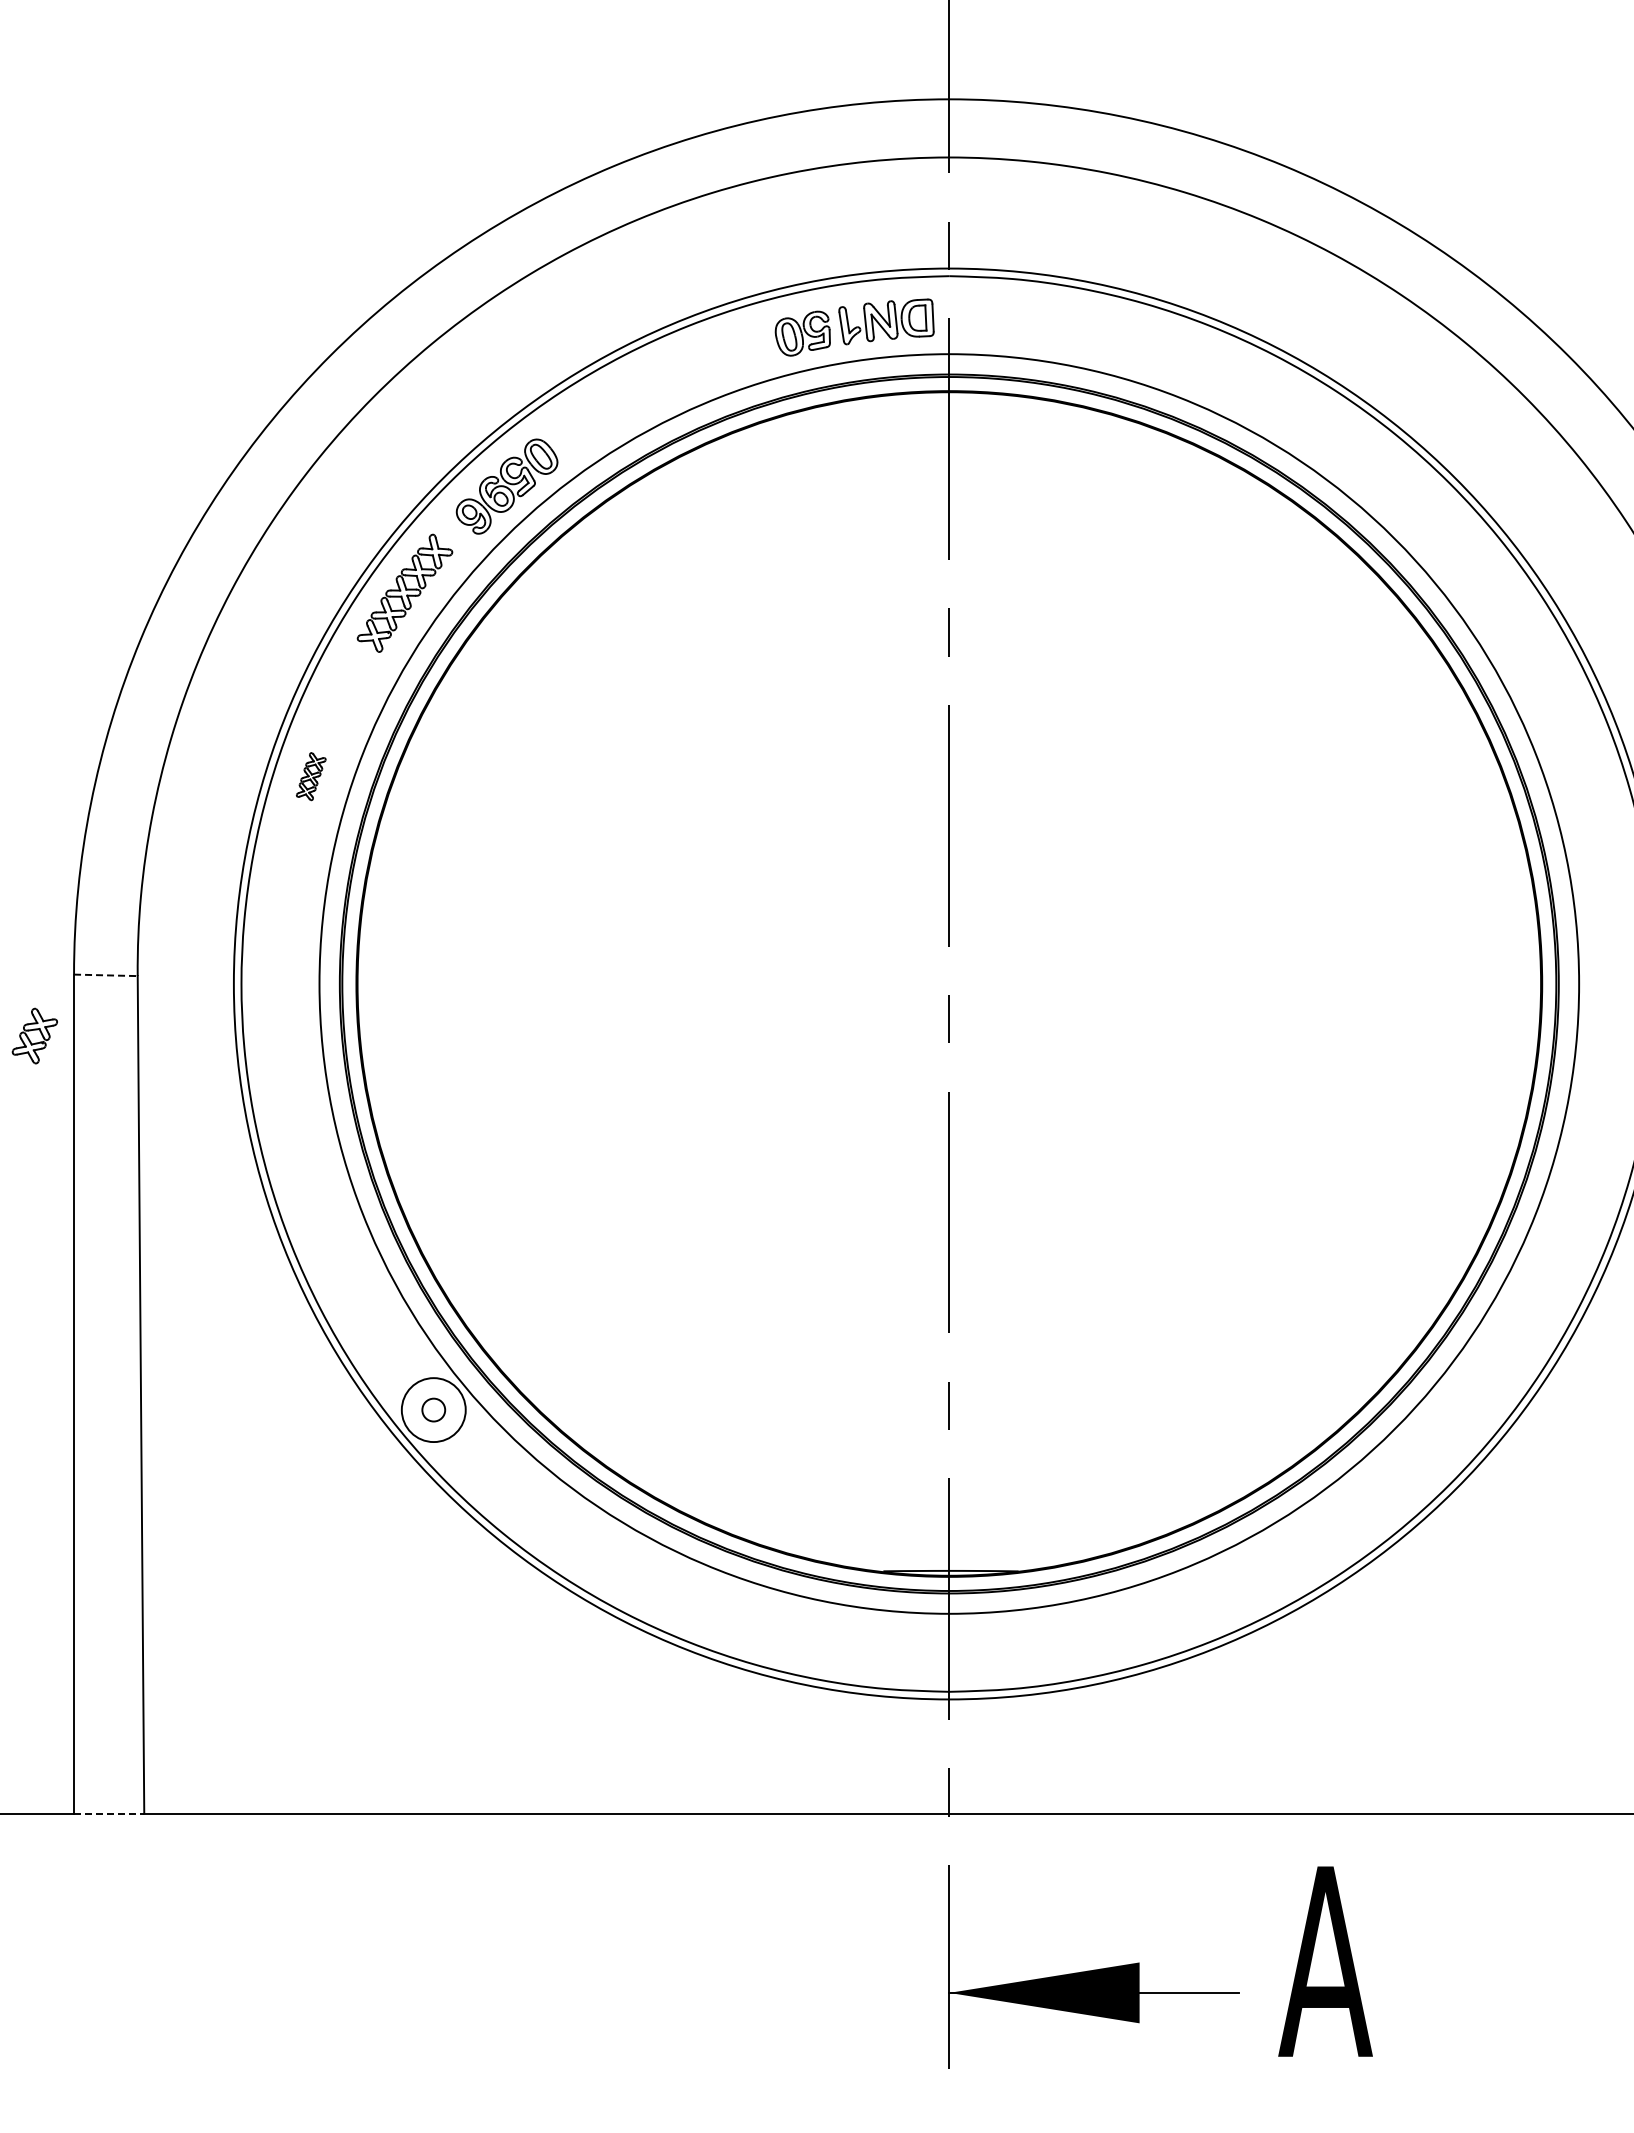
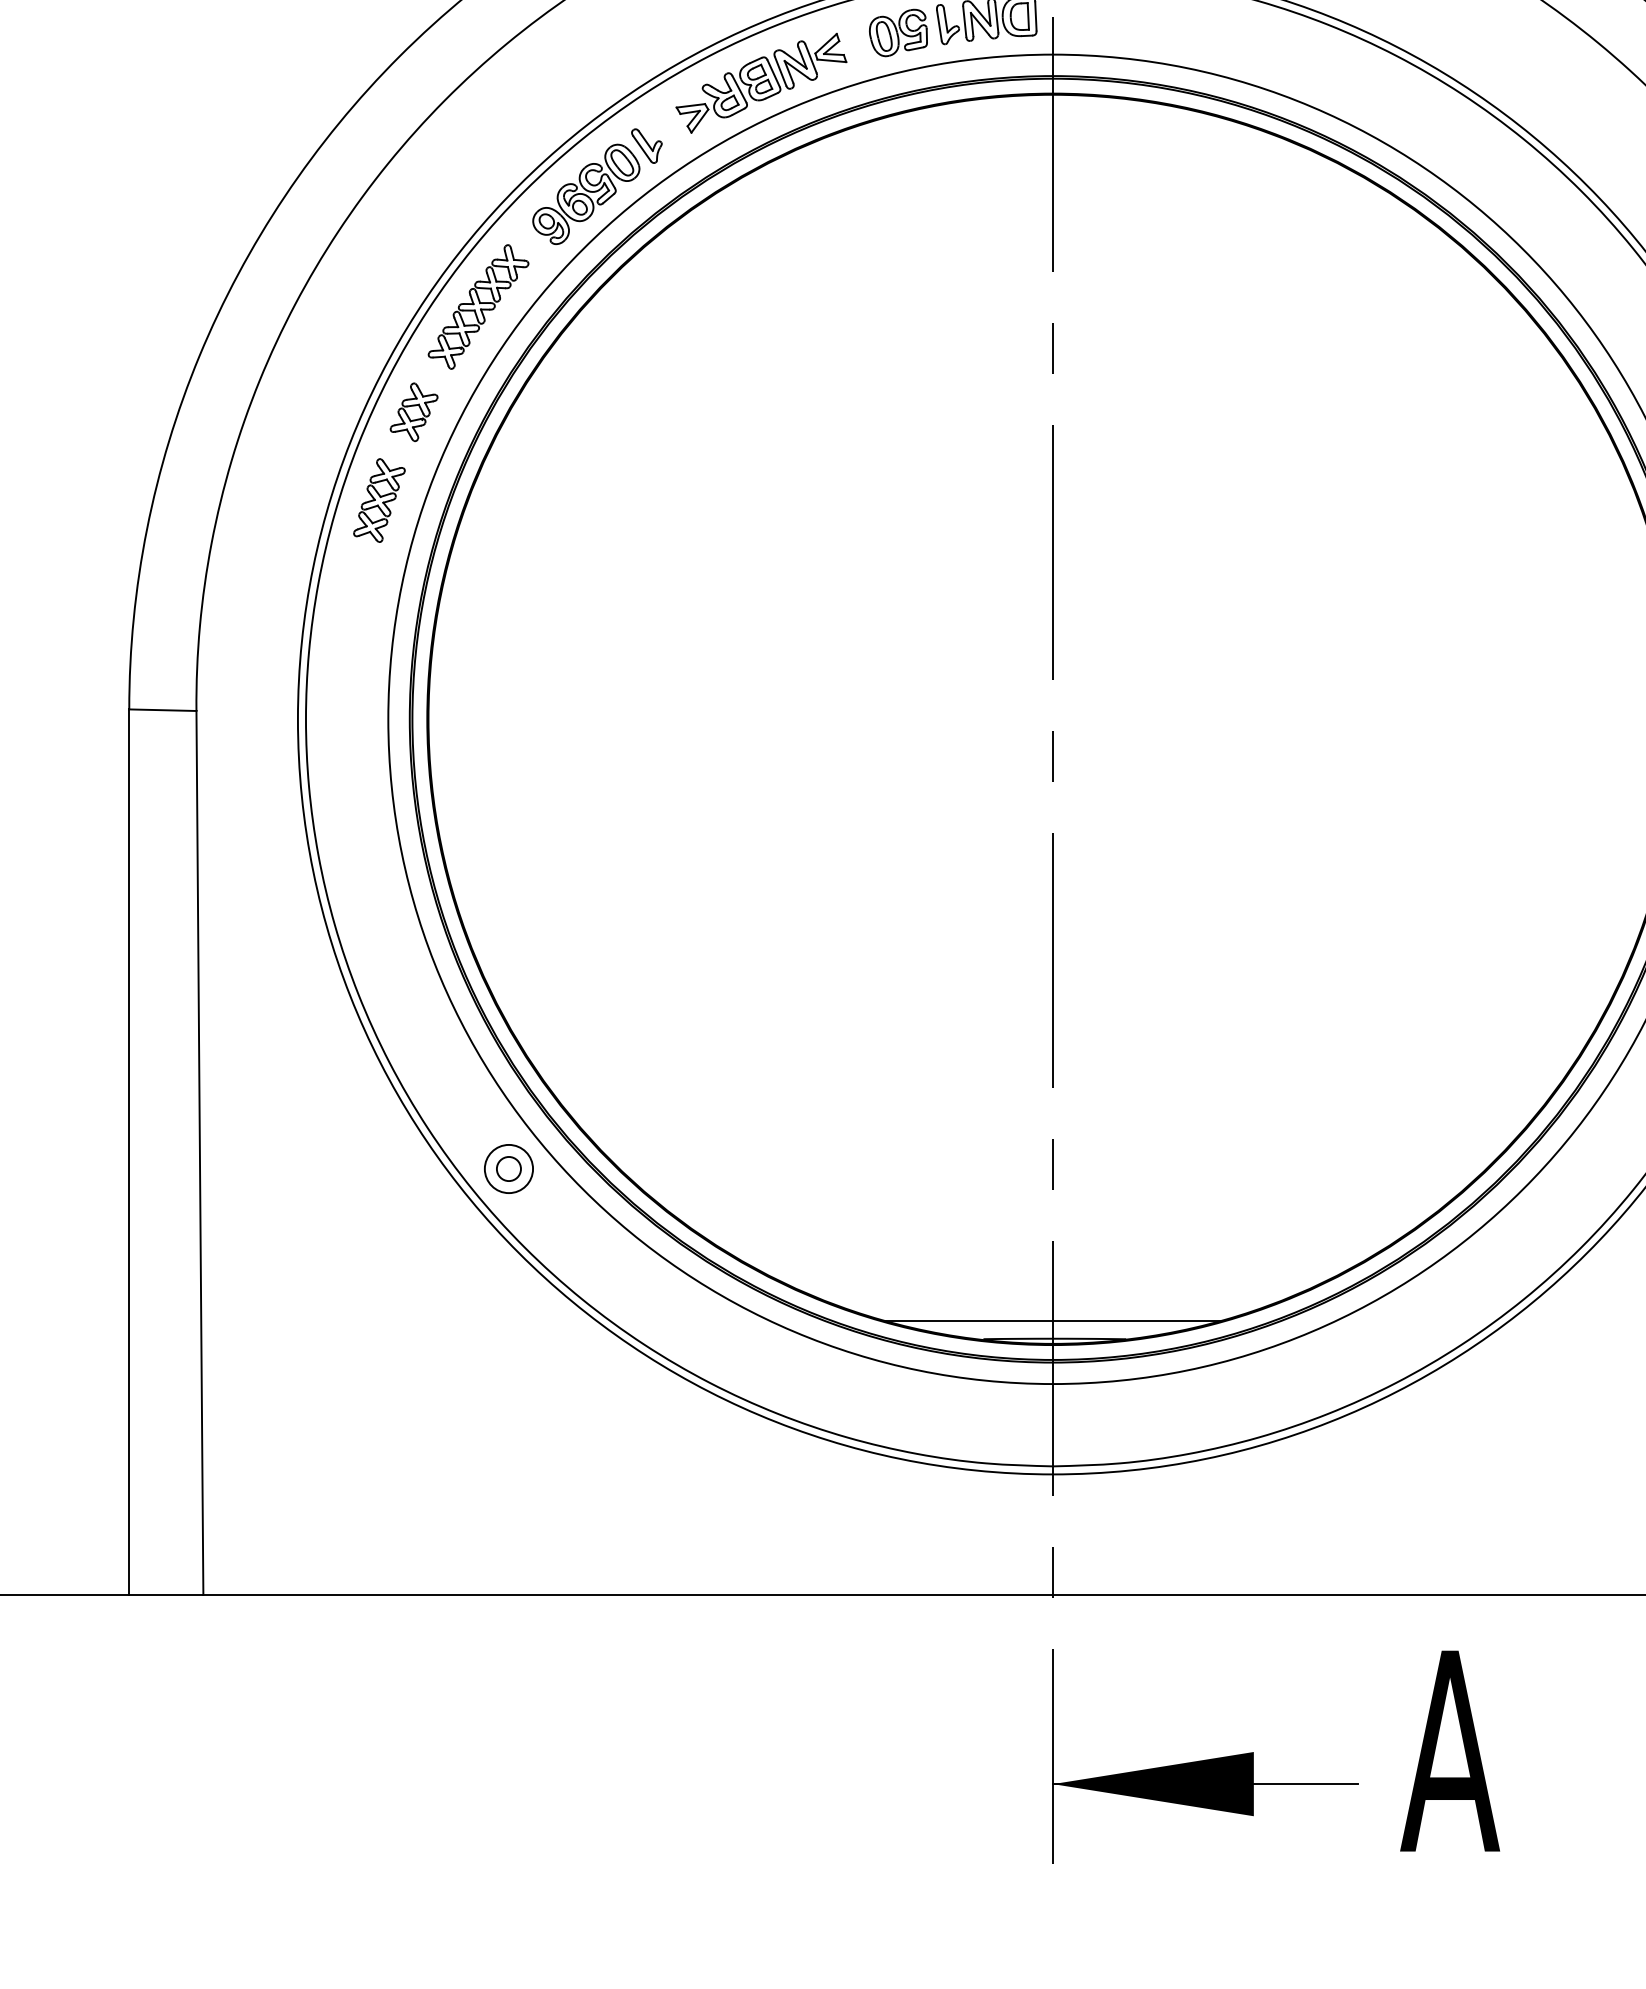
part: (672, 381) -> (760, 83), added
part: (564, 440) -> (646, 145), added
part: (311, 776) -> (379, 500), size x1.67
line: (105, 975) -> (162, 710), dashed -> solid
part: (34, 1035) -> (413, 411), moved
circle: (433, 1409) -> (508, 1168), size x0.71
line: (949, 1554) -> (1053, 1321), added
line: (109, 1813) -> (166, 1594), dashed -> solid

